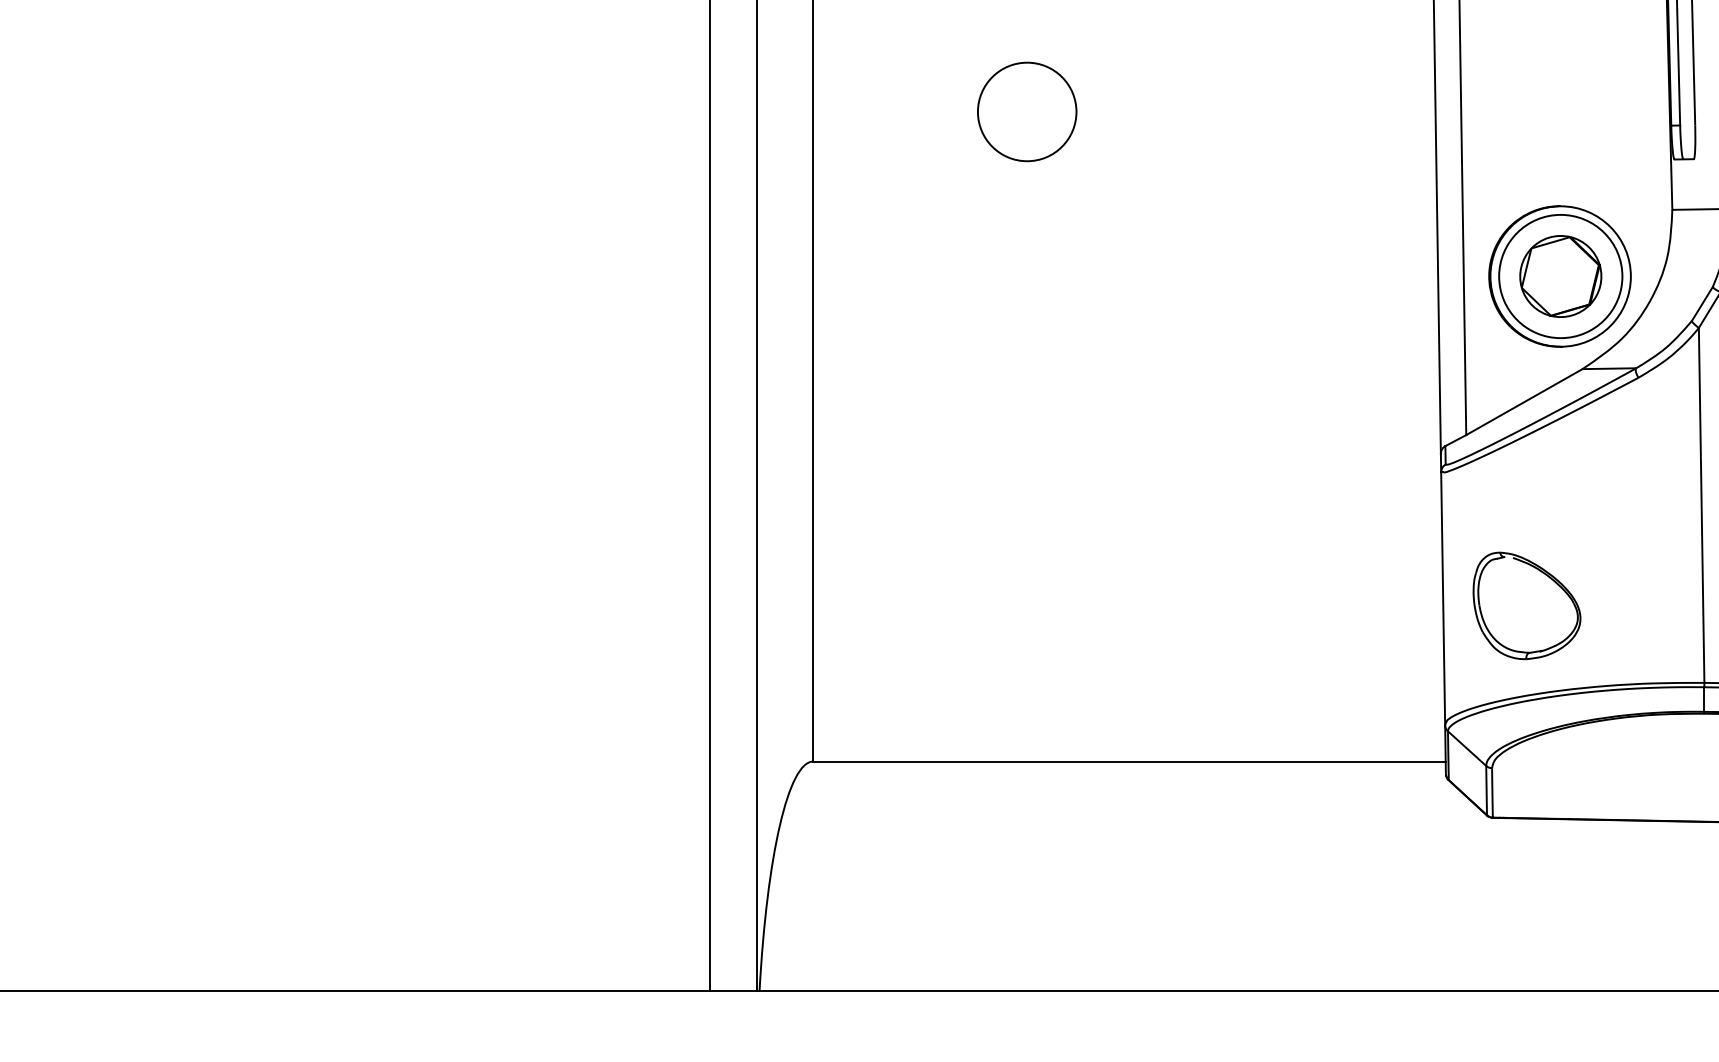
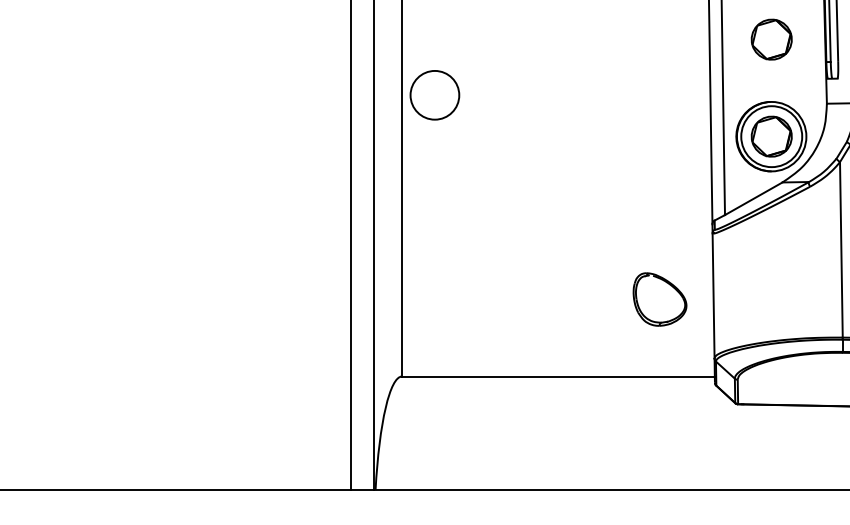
part: (1560, 79) -> (771, 39), added
circle: (1026, 112) -> (434, 95), moved
part: (1525, 605) -> (659, 299), moved

